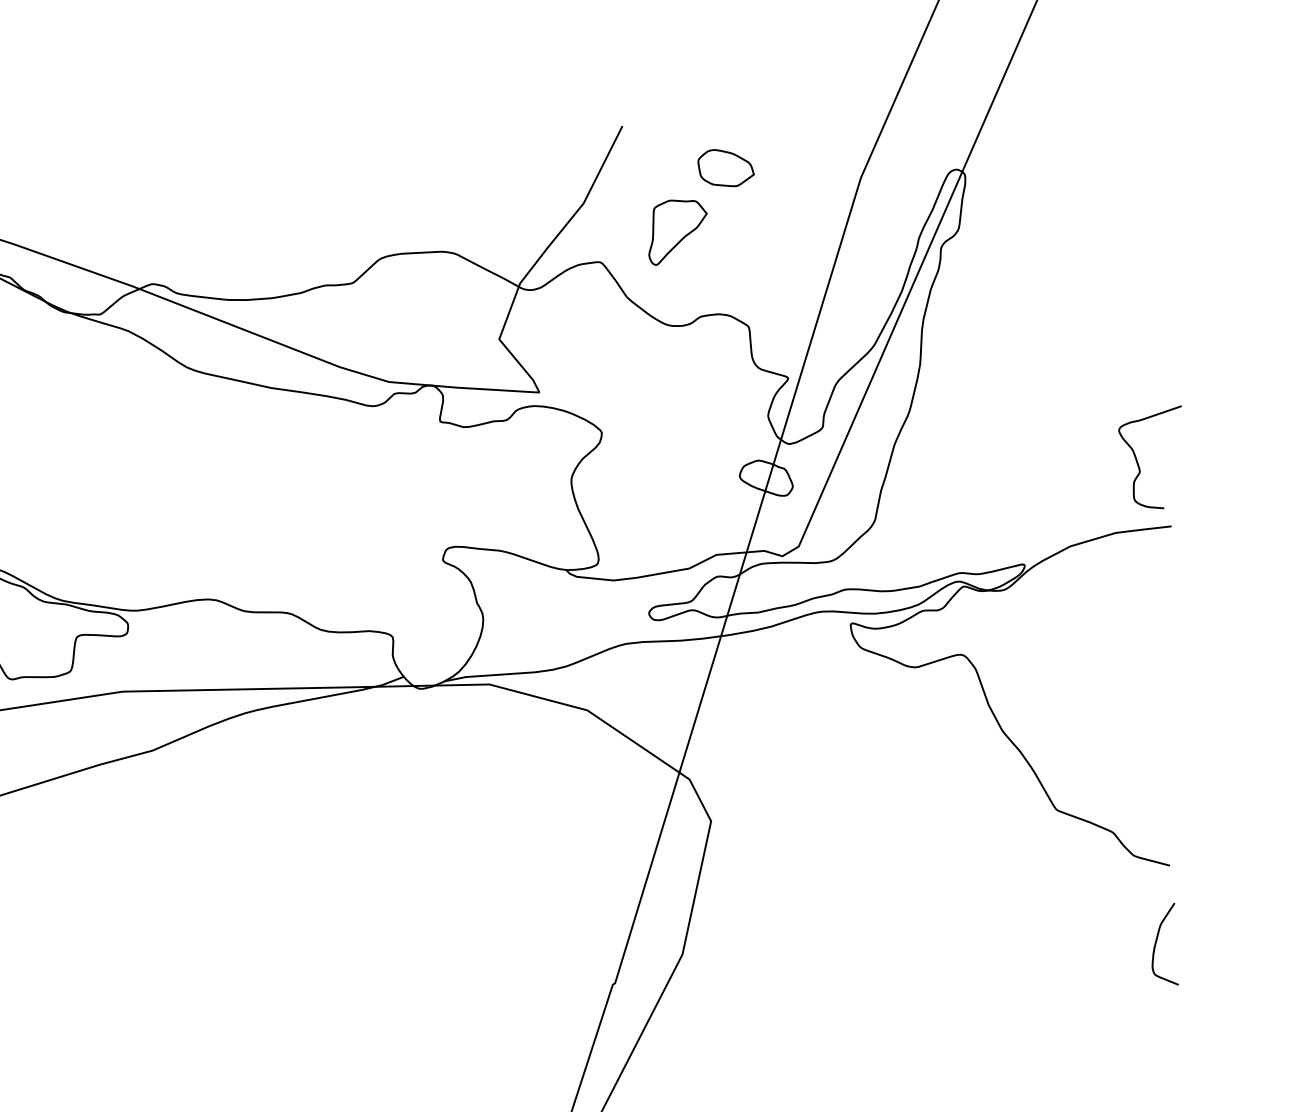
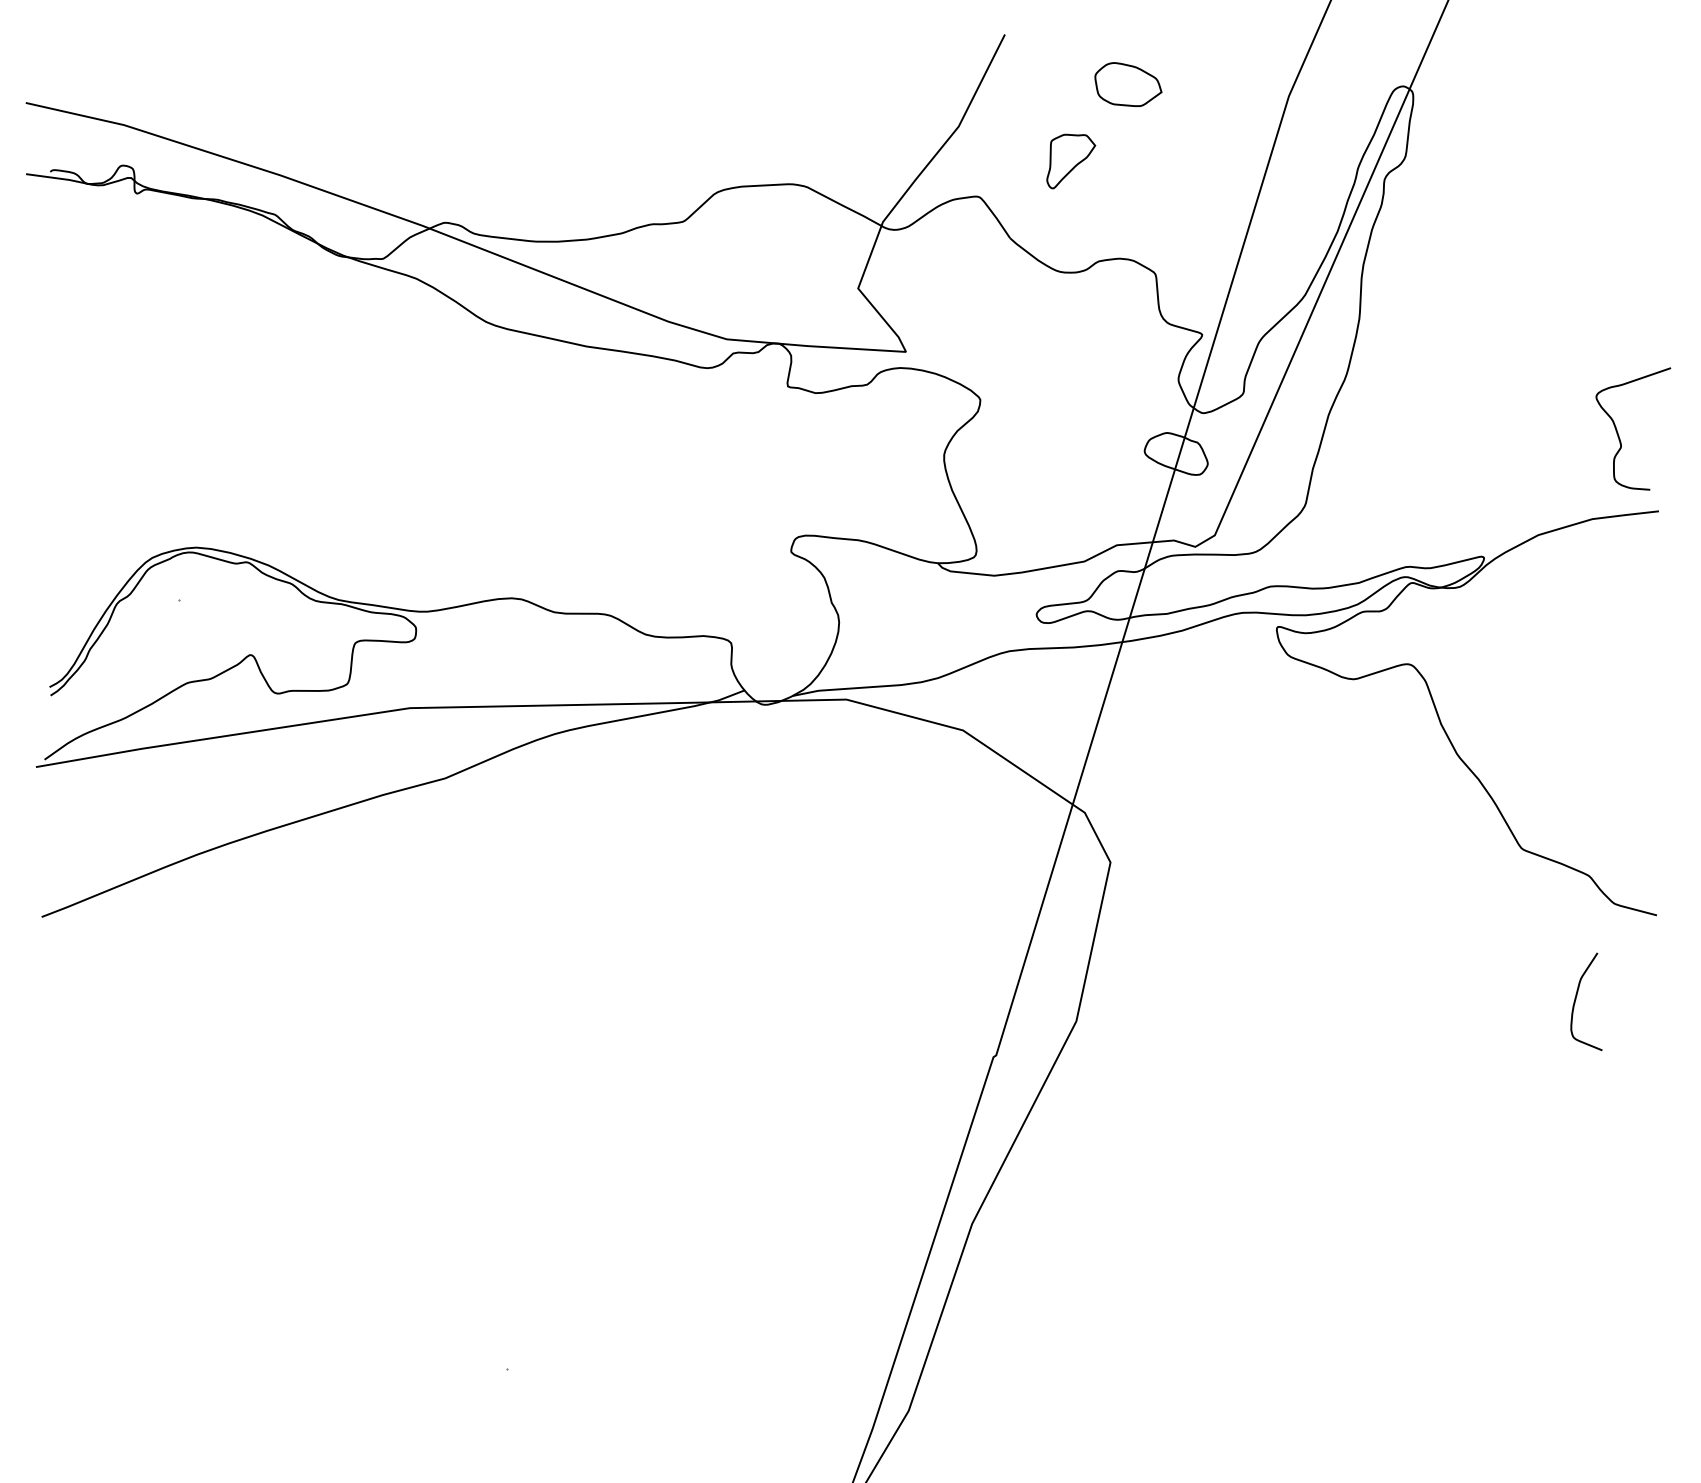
part: (678, 232) -> (1071, 161), size x0.7
curve: (1156, 942) -> (1576, 999), moved

